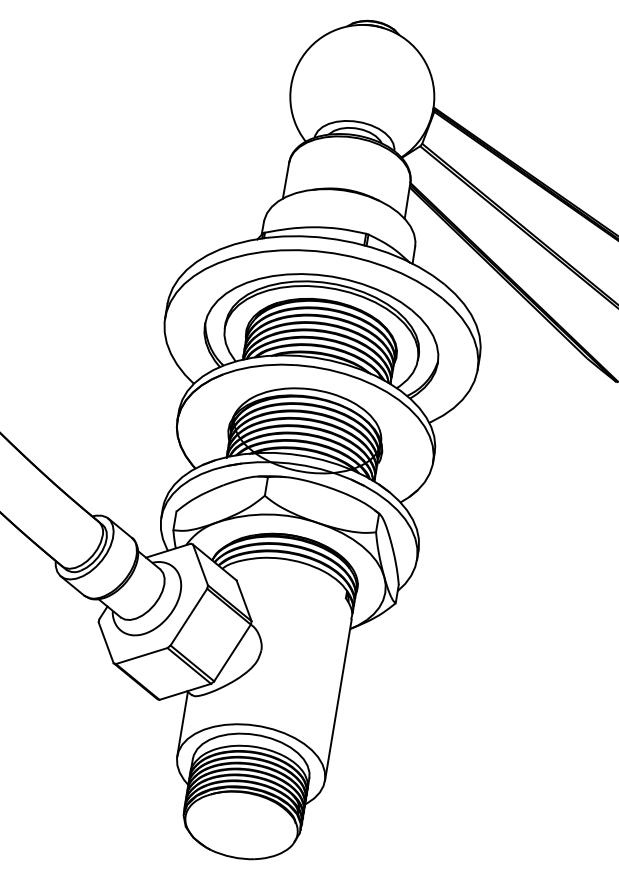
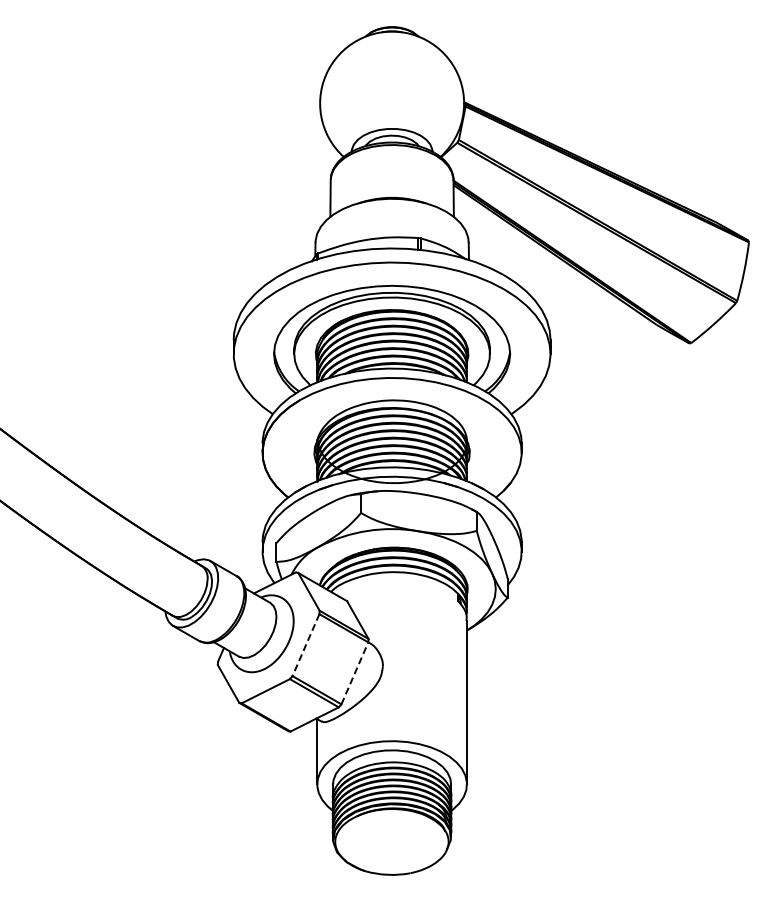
line: (189, 617) -> (306, 645), solid -> dashed
line: (232, 653) -> (354, 673), solid -> dashed

